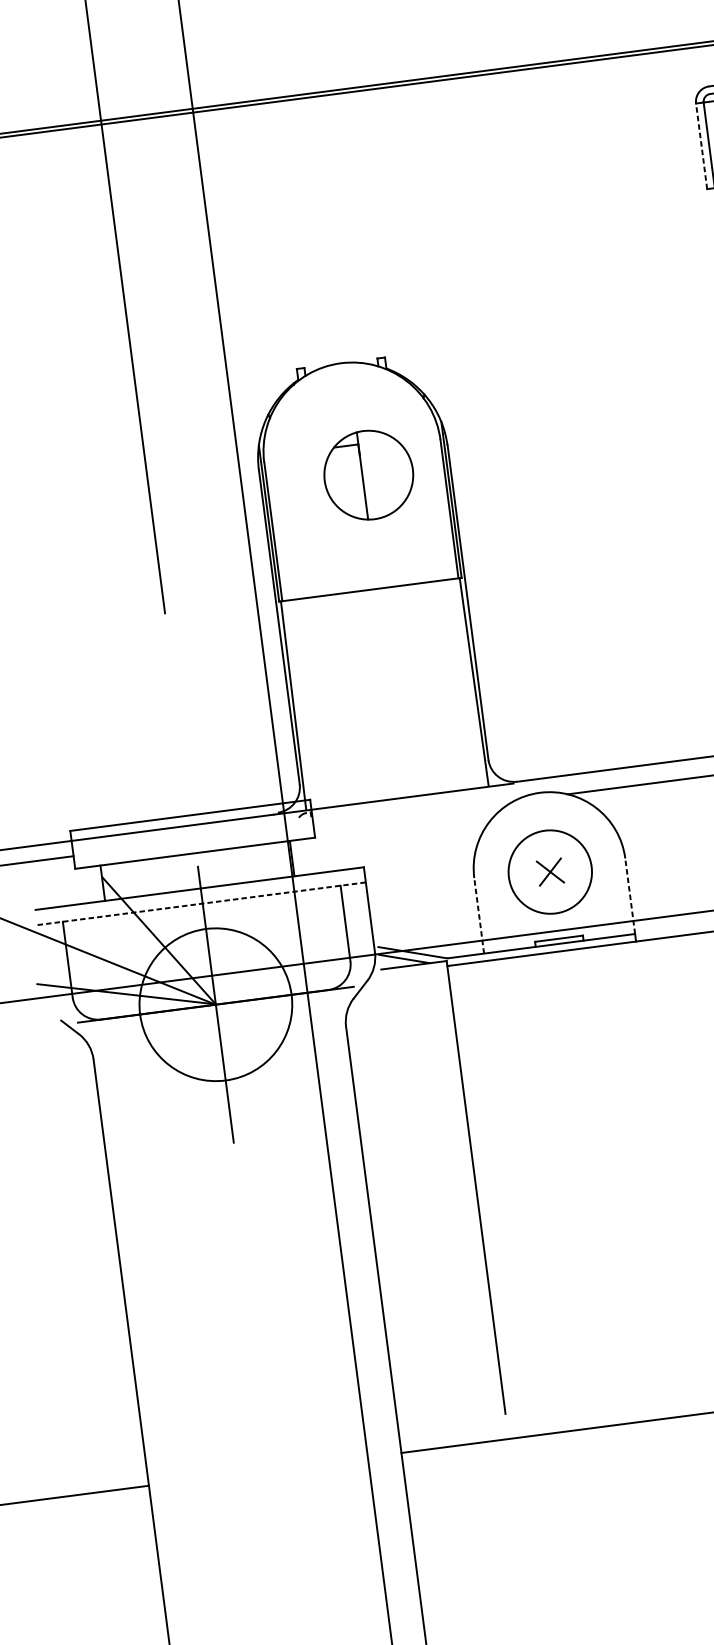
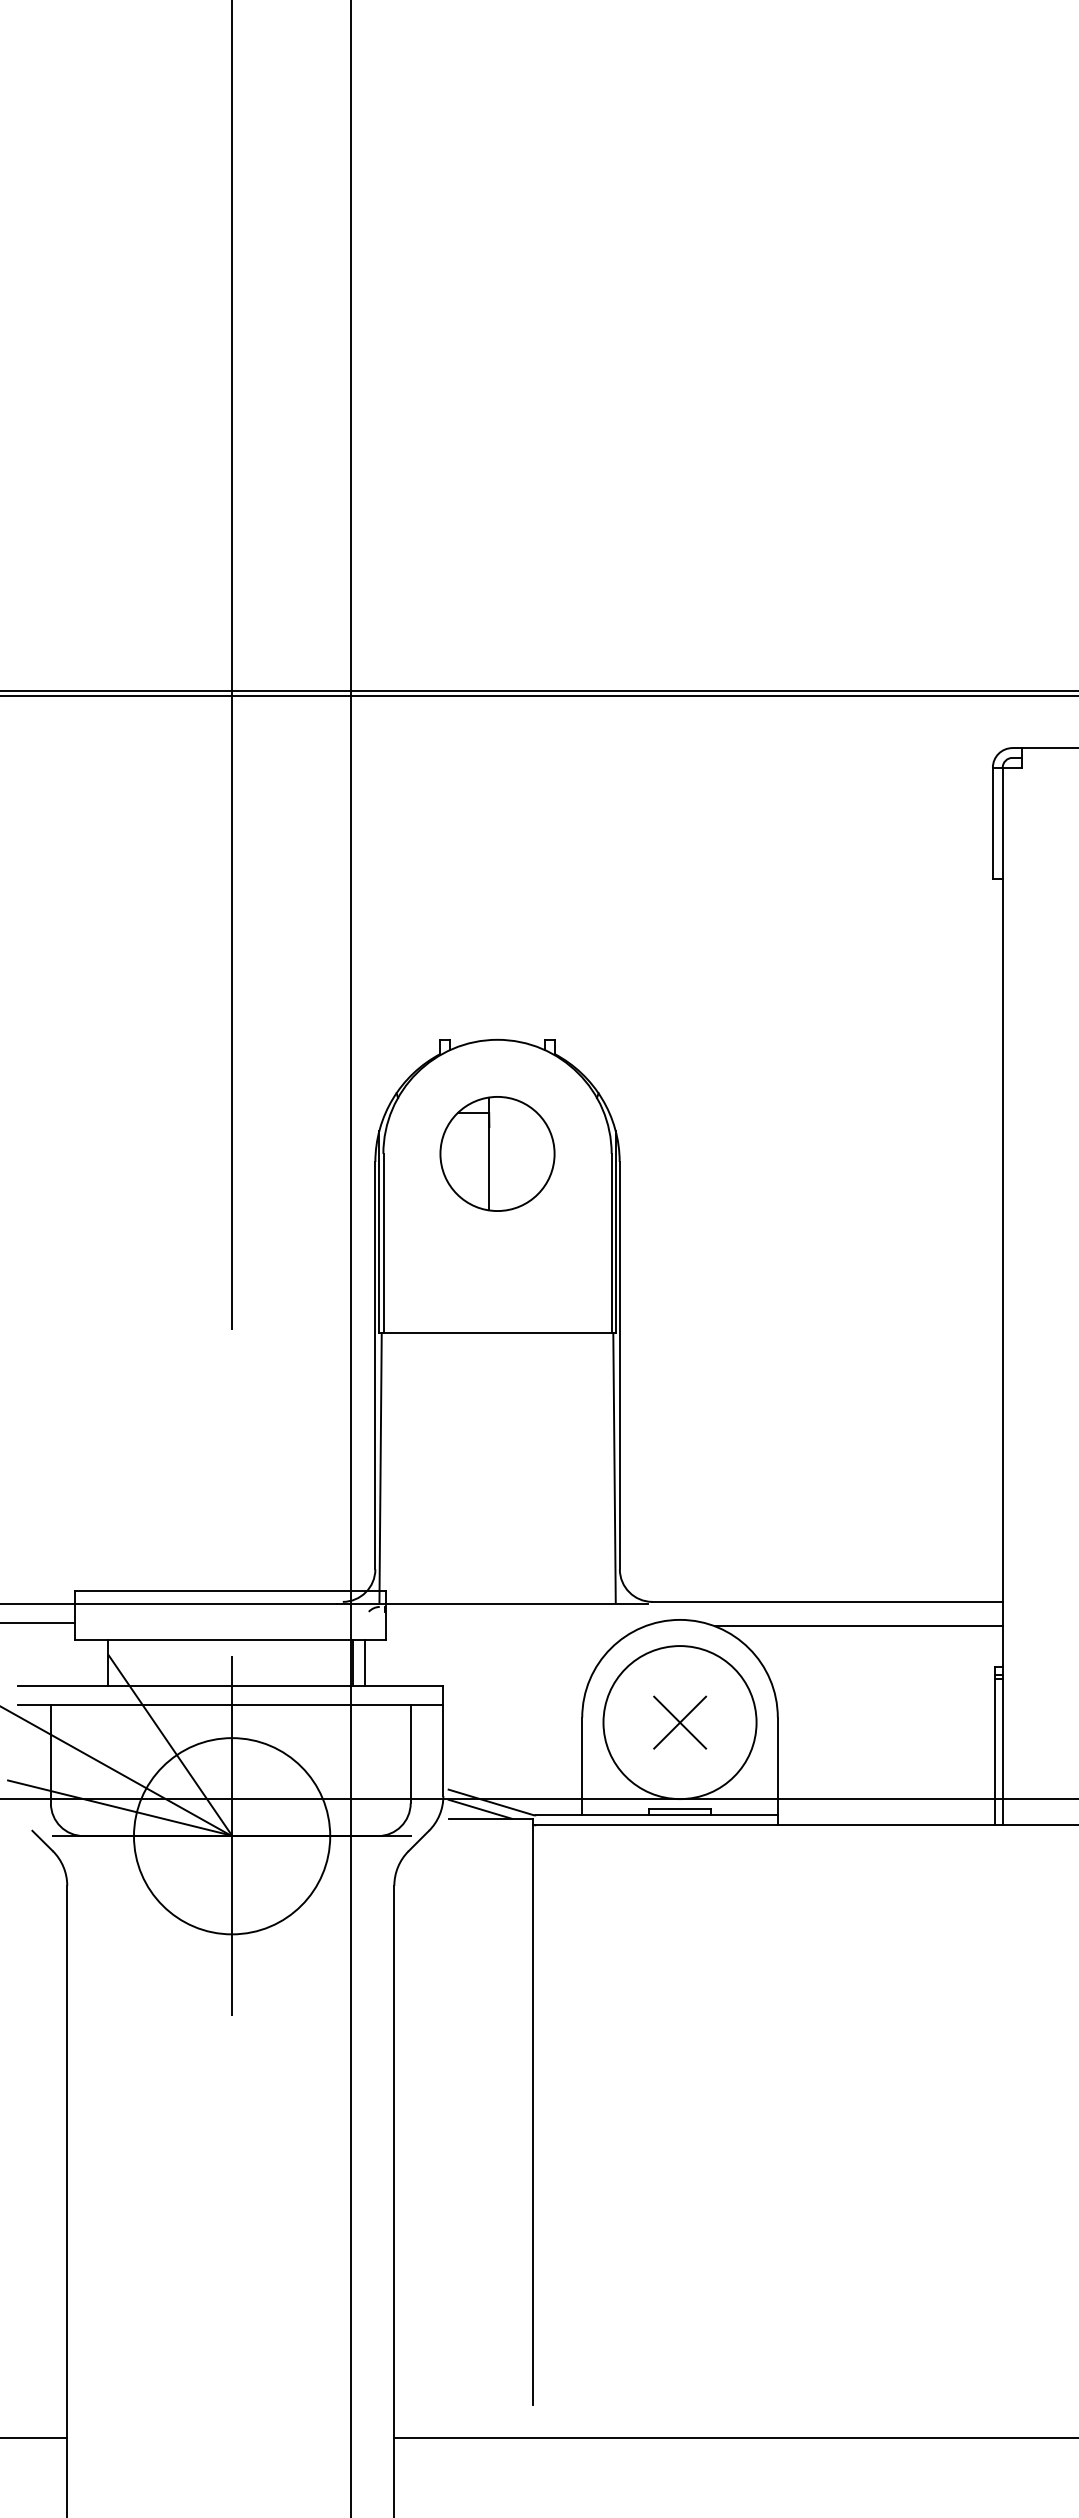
line: (701, 145) -> (992, 822), dashed -> solid
part: (368, 474) -> (497, 1153), moved
line: (300, 857) -> (364, 1662), added
part: (550, 871) -> (680, 1722), size x1.67
circle: (549, 872) -> (679, 1722), size x1.43
line: (629, 896) -> (777, 1766), dashed -> solid
line: (201, 903) -> (230, 1705), dashed -> solid
line: (479, 915) -> (582, 1766), dashed -> solid

